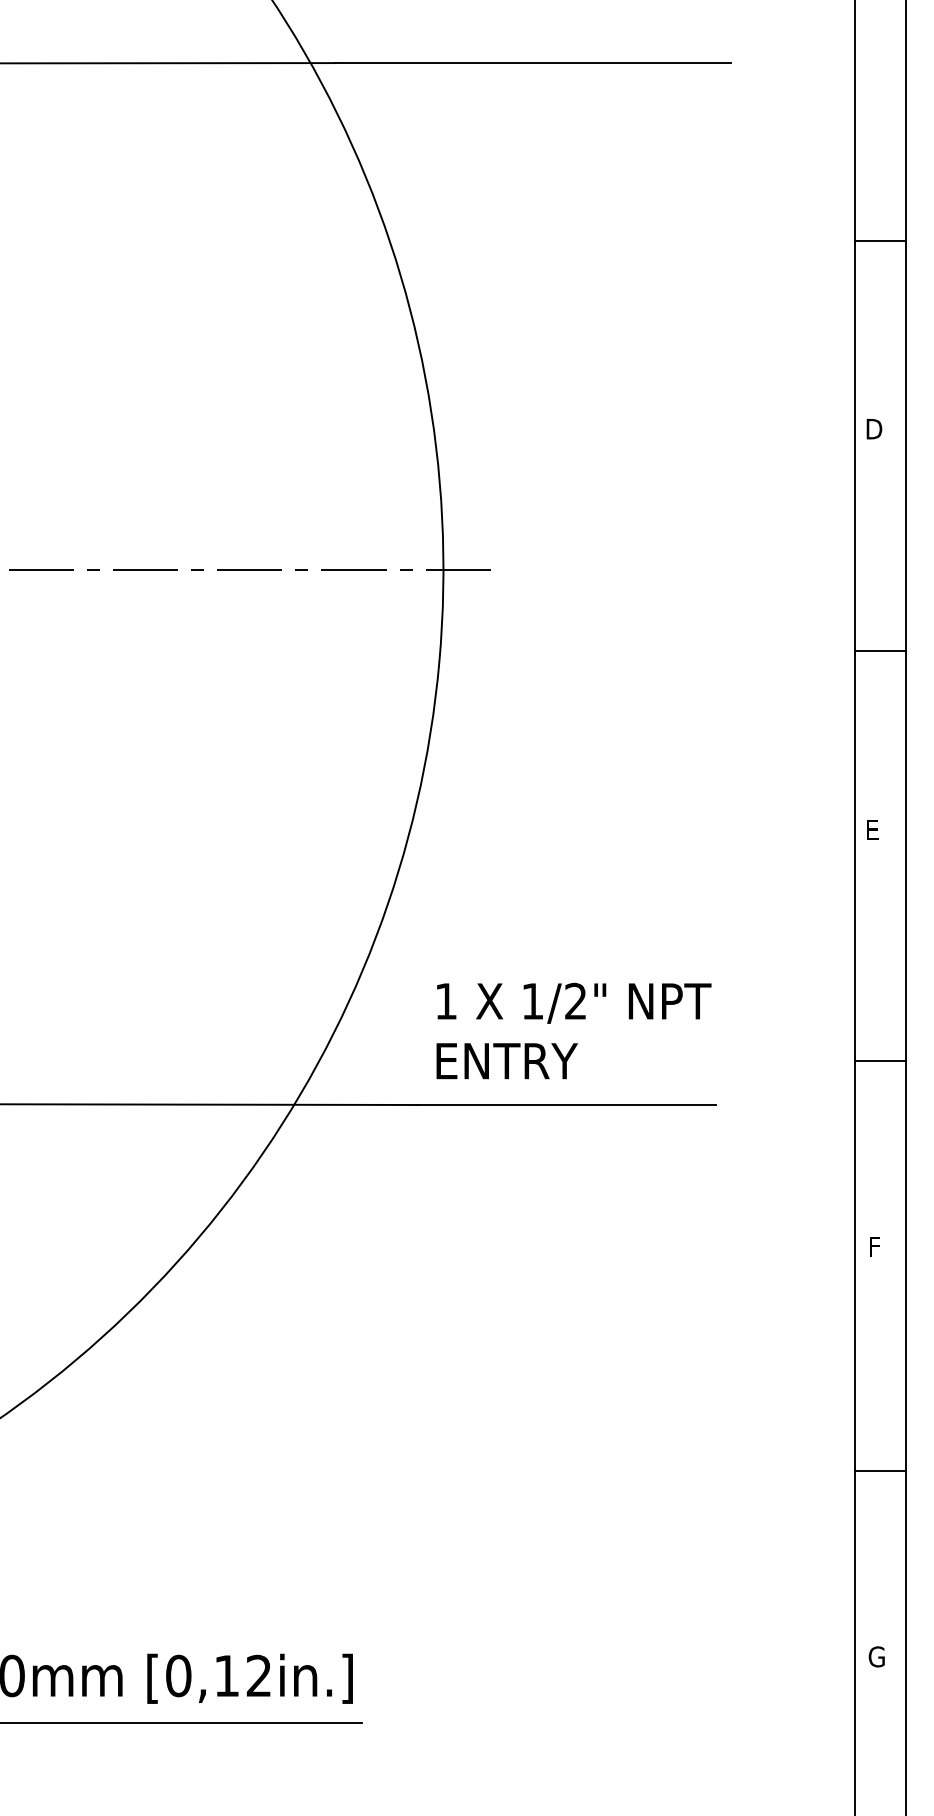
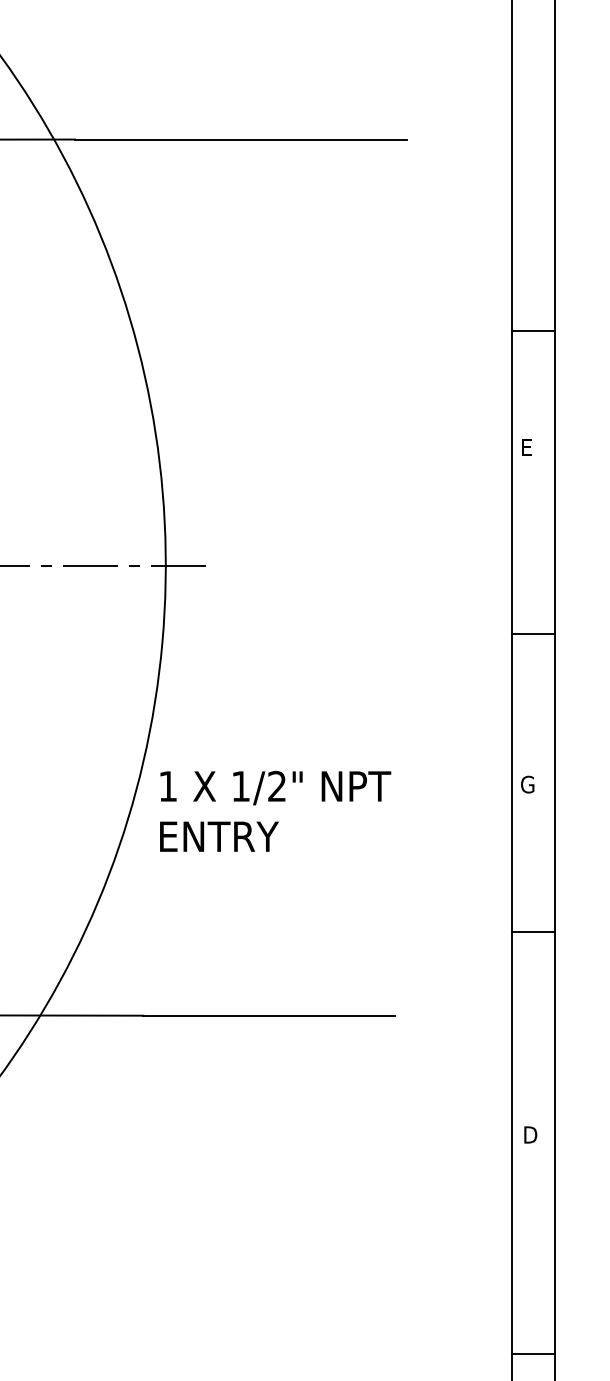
line: (880, 240) -> (533, 330), moved
text: (874, 429) -> (528, 447), D -> E
text: (873, 829) -> (527, 784), E -> G
text: (573, 1030) -> (275, 810), moved
line: (880, 1060) -> (533, 932), moved
text: (877, 1246) -> (530, 1134), F -> D
line: (880, 1470) -> (533, 1354), moved

